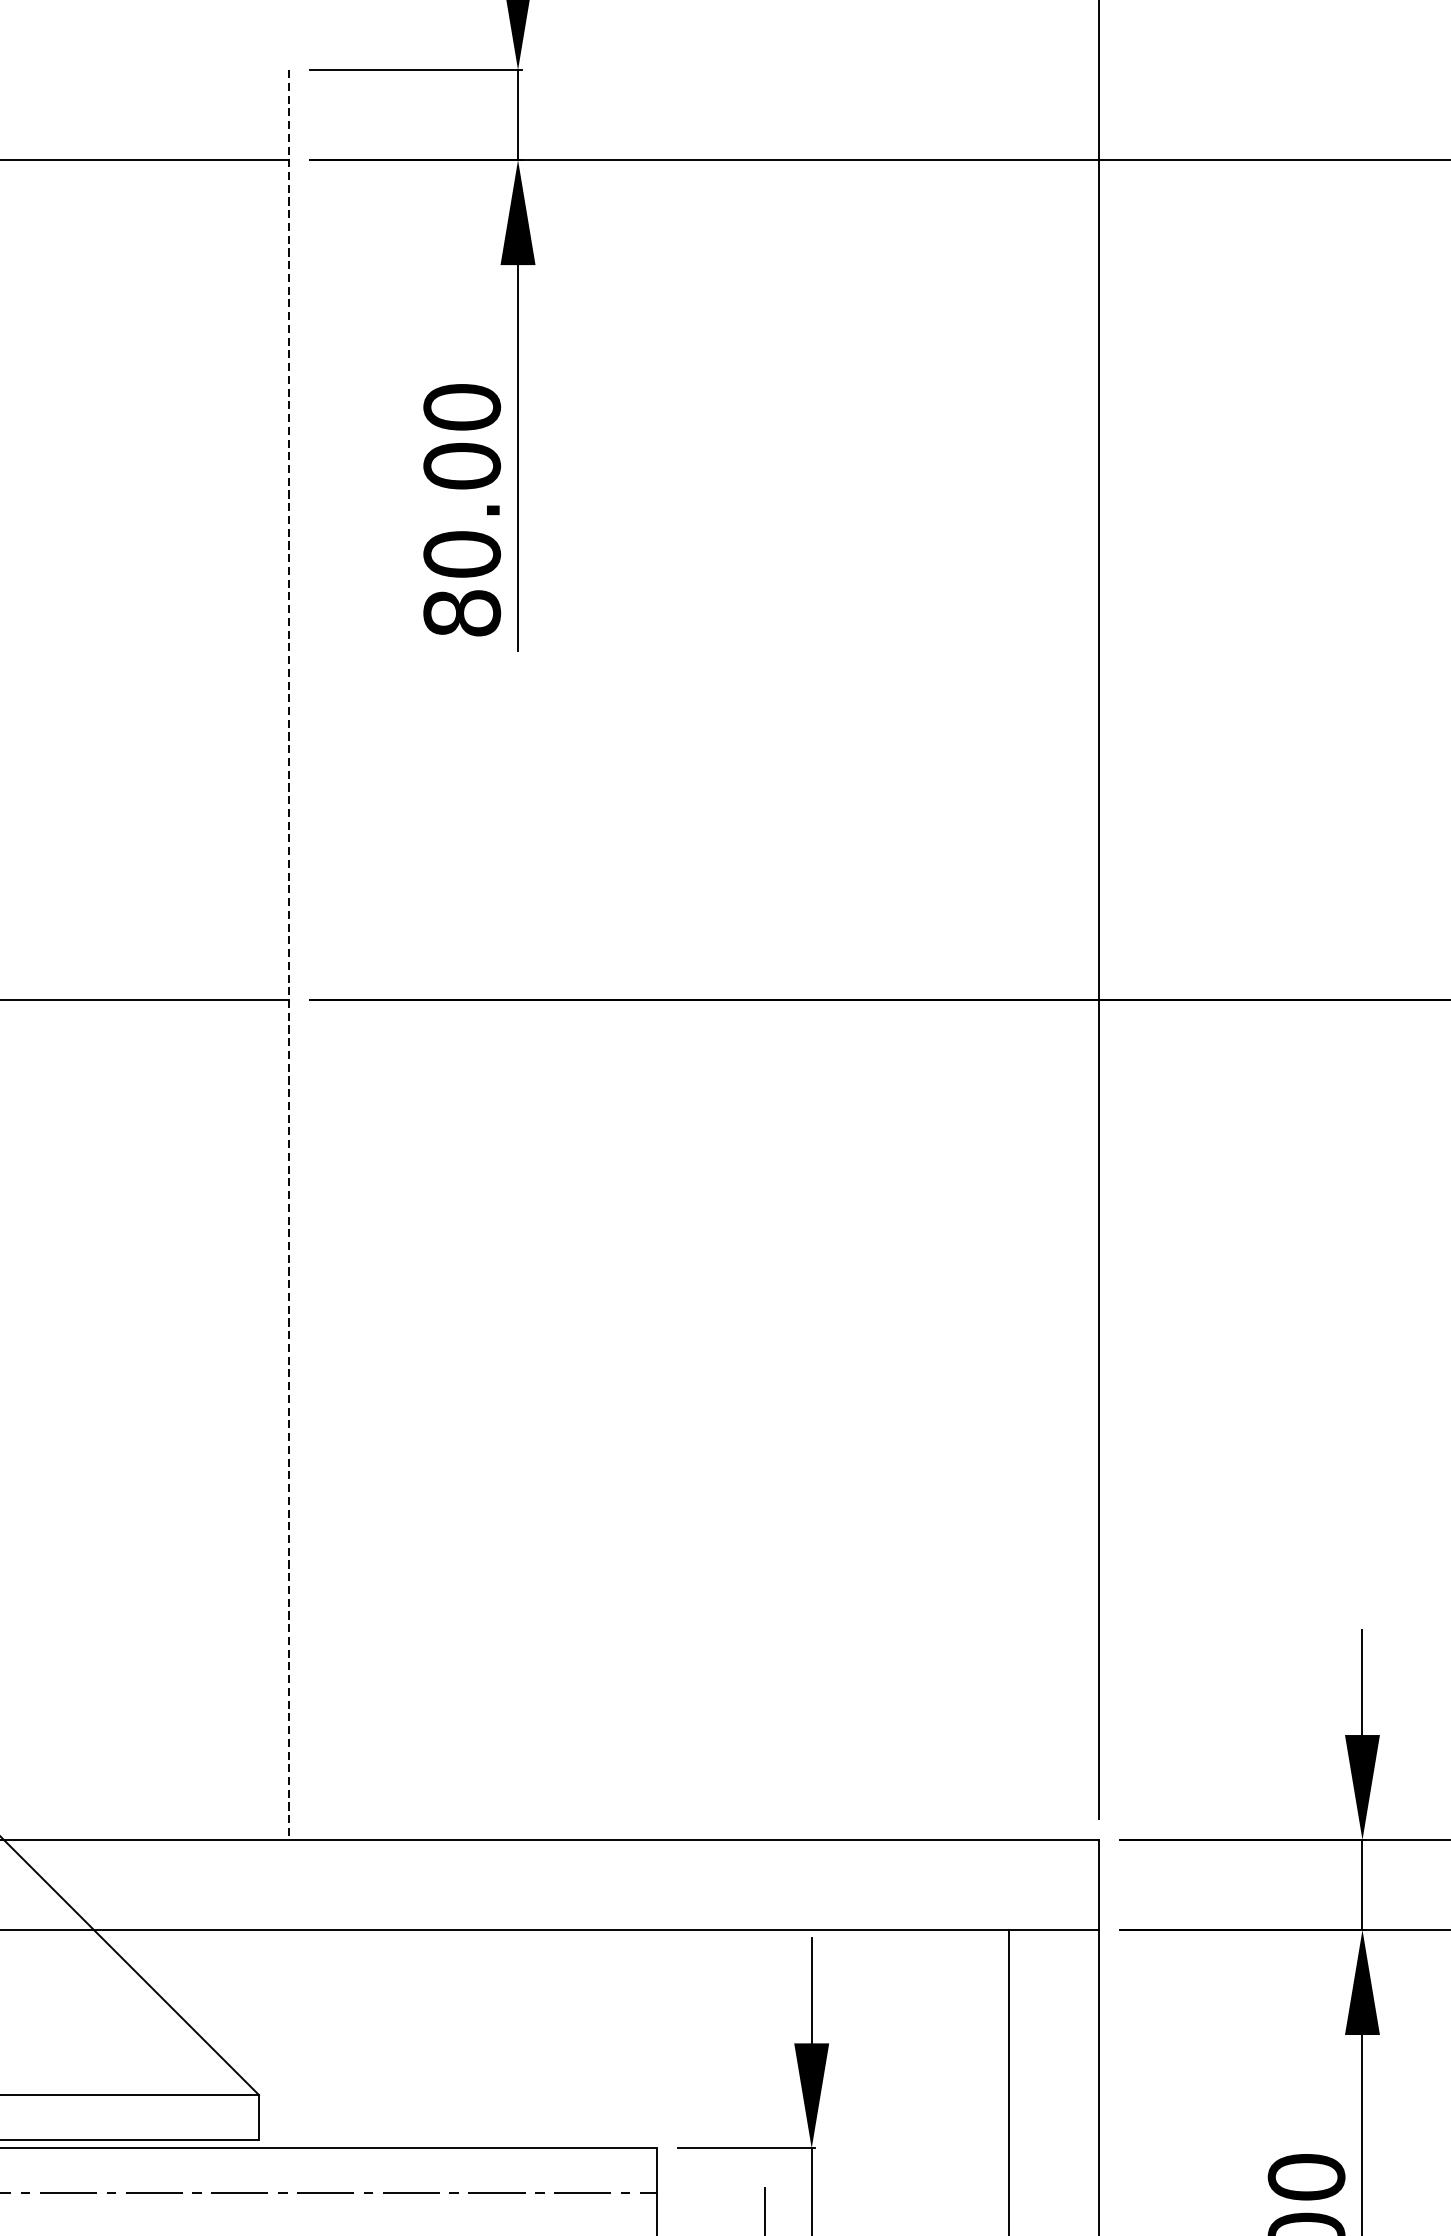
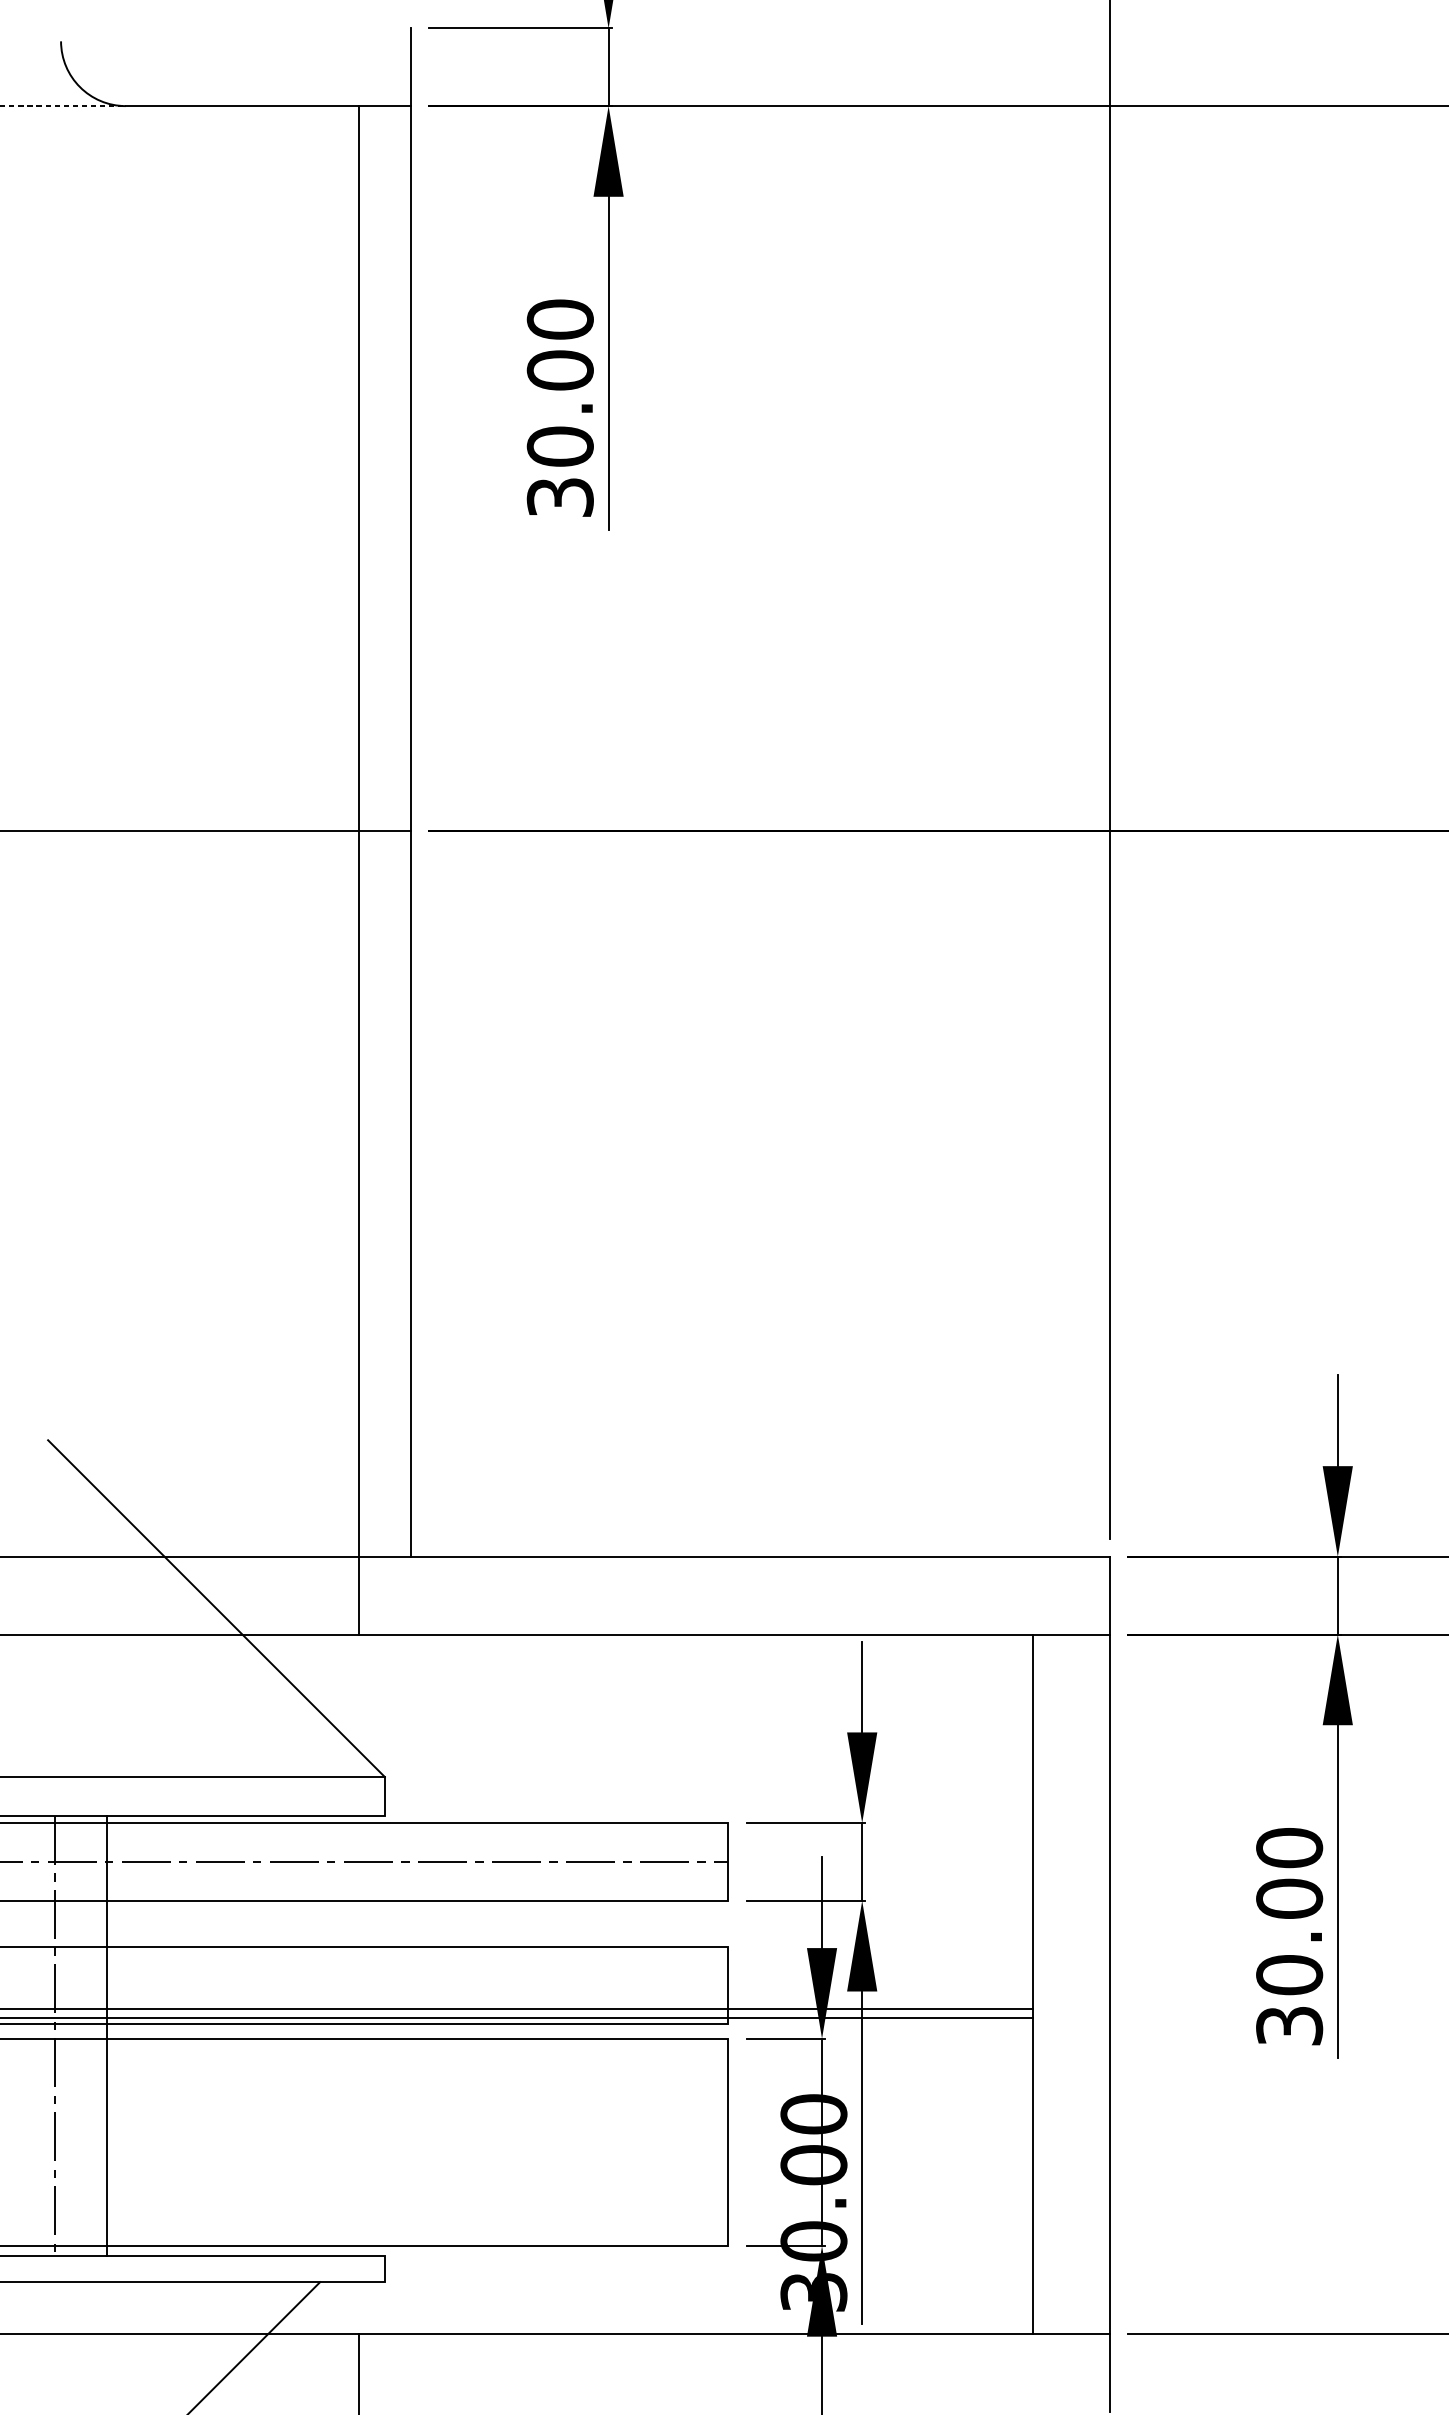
text: (461, 613) -> (559, 497), 80.00 -> 30.00
line: (288, 956) -> (410, 793), dashed -> solid
line: (228, 1045) -> (358, 870), added

